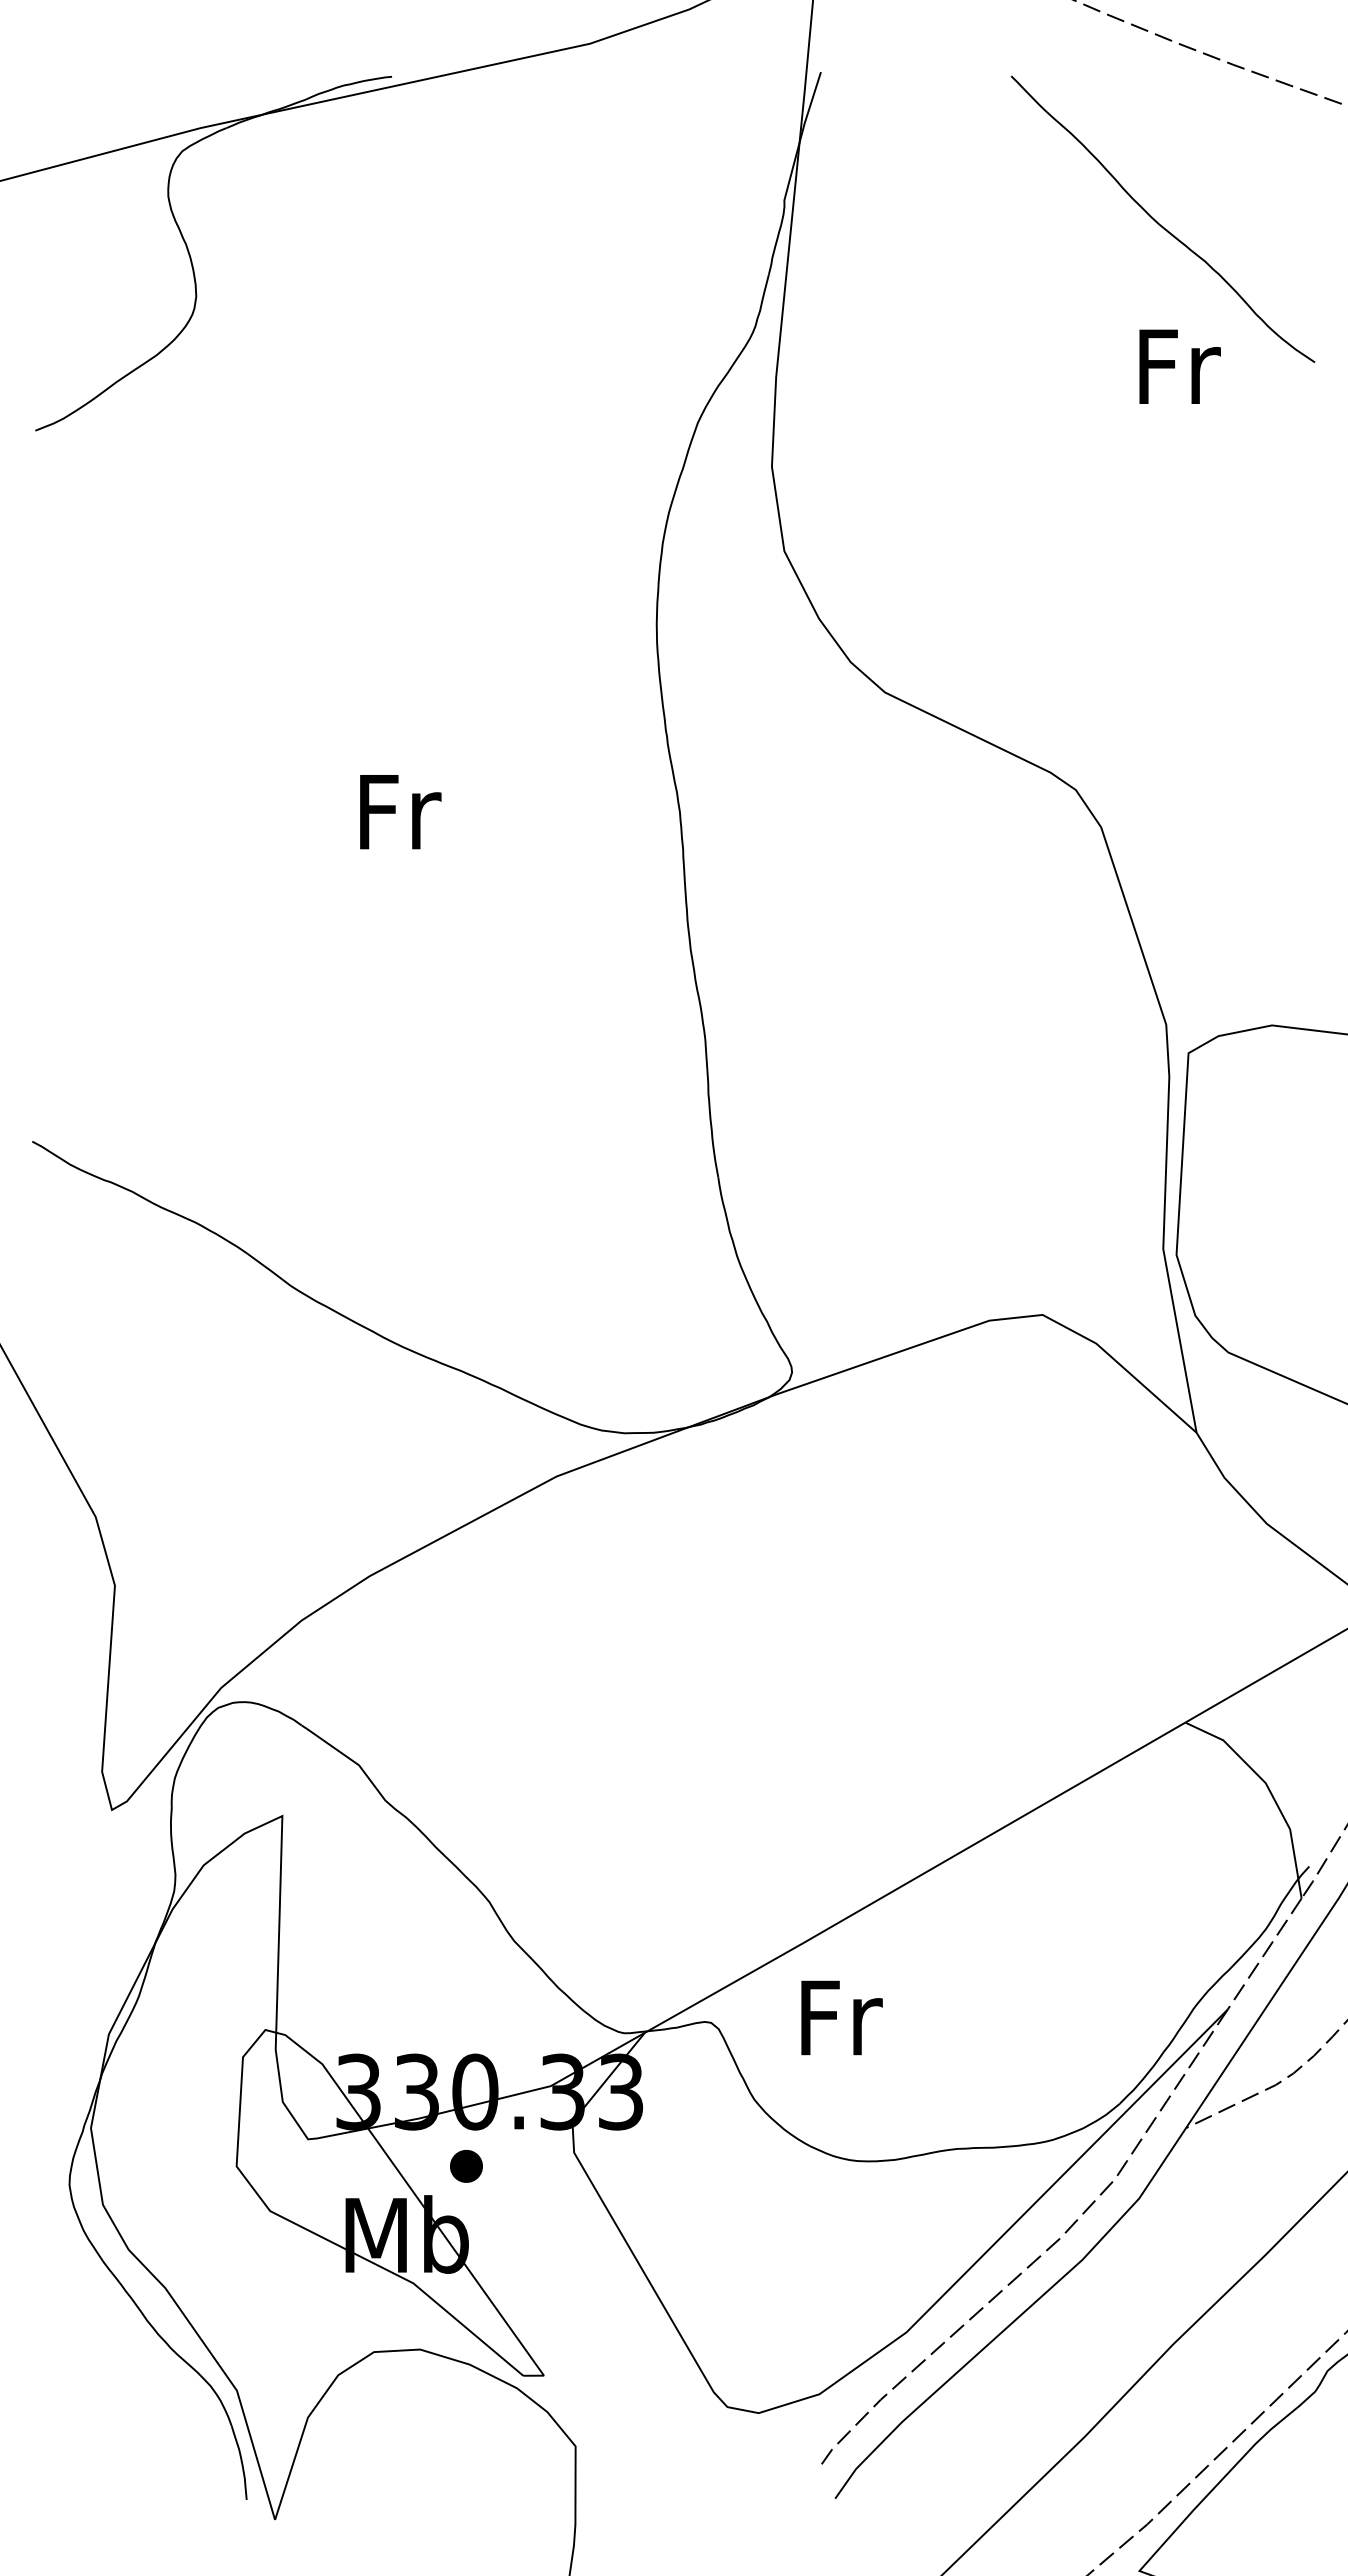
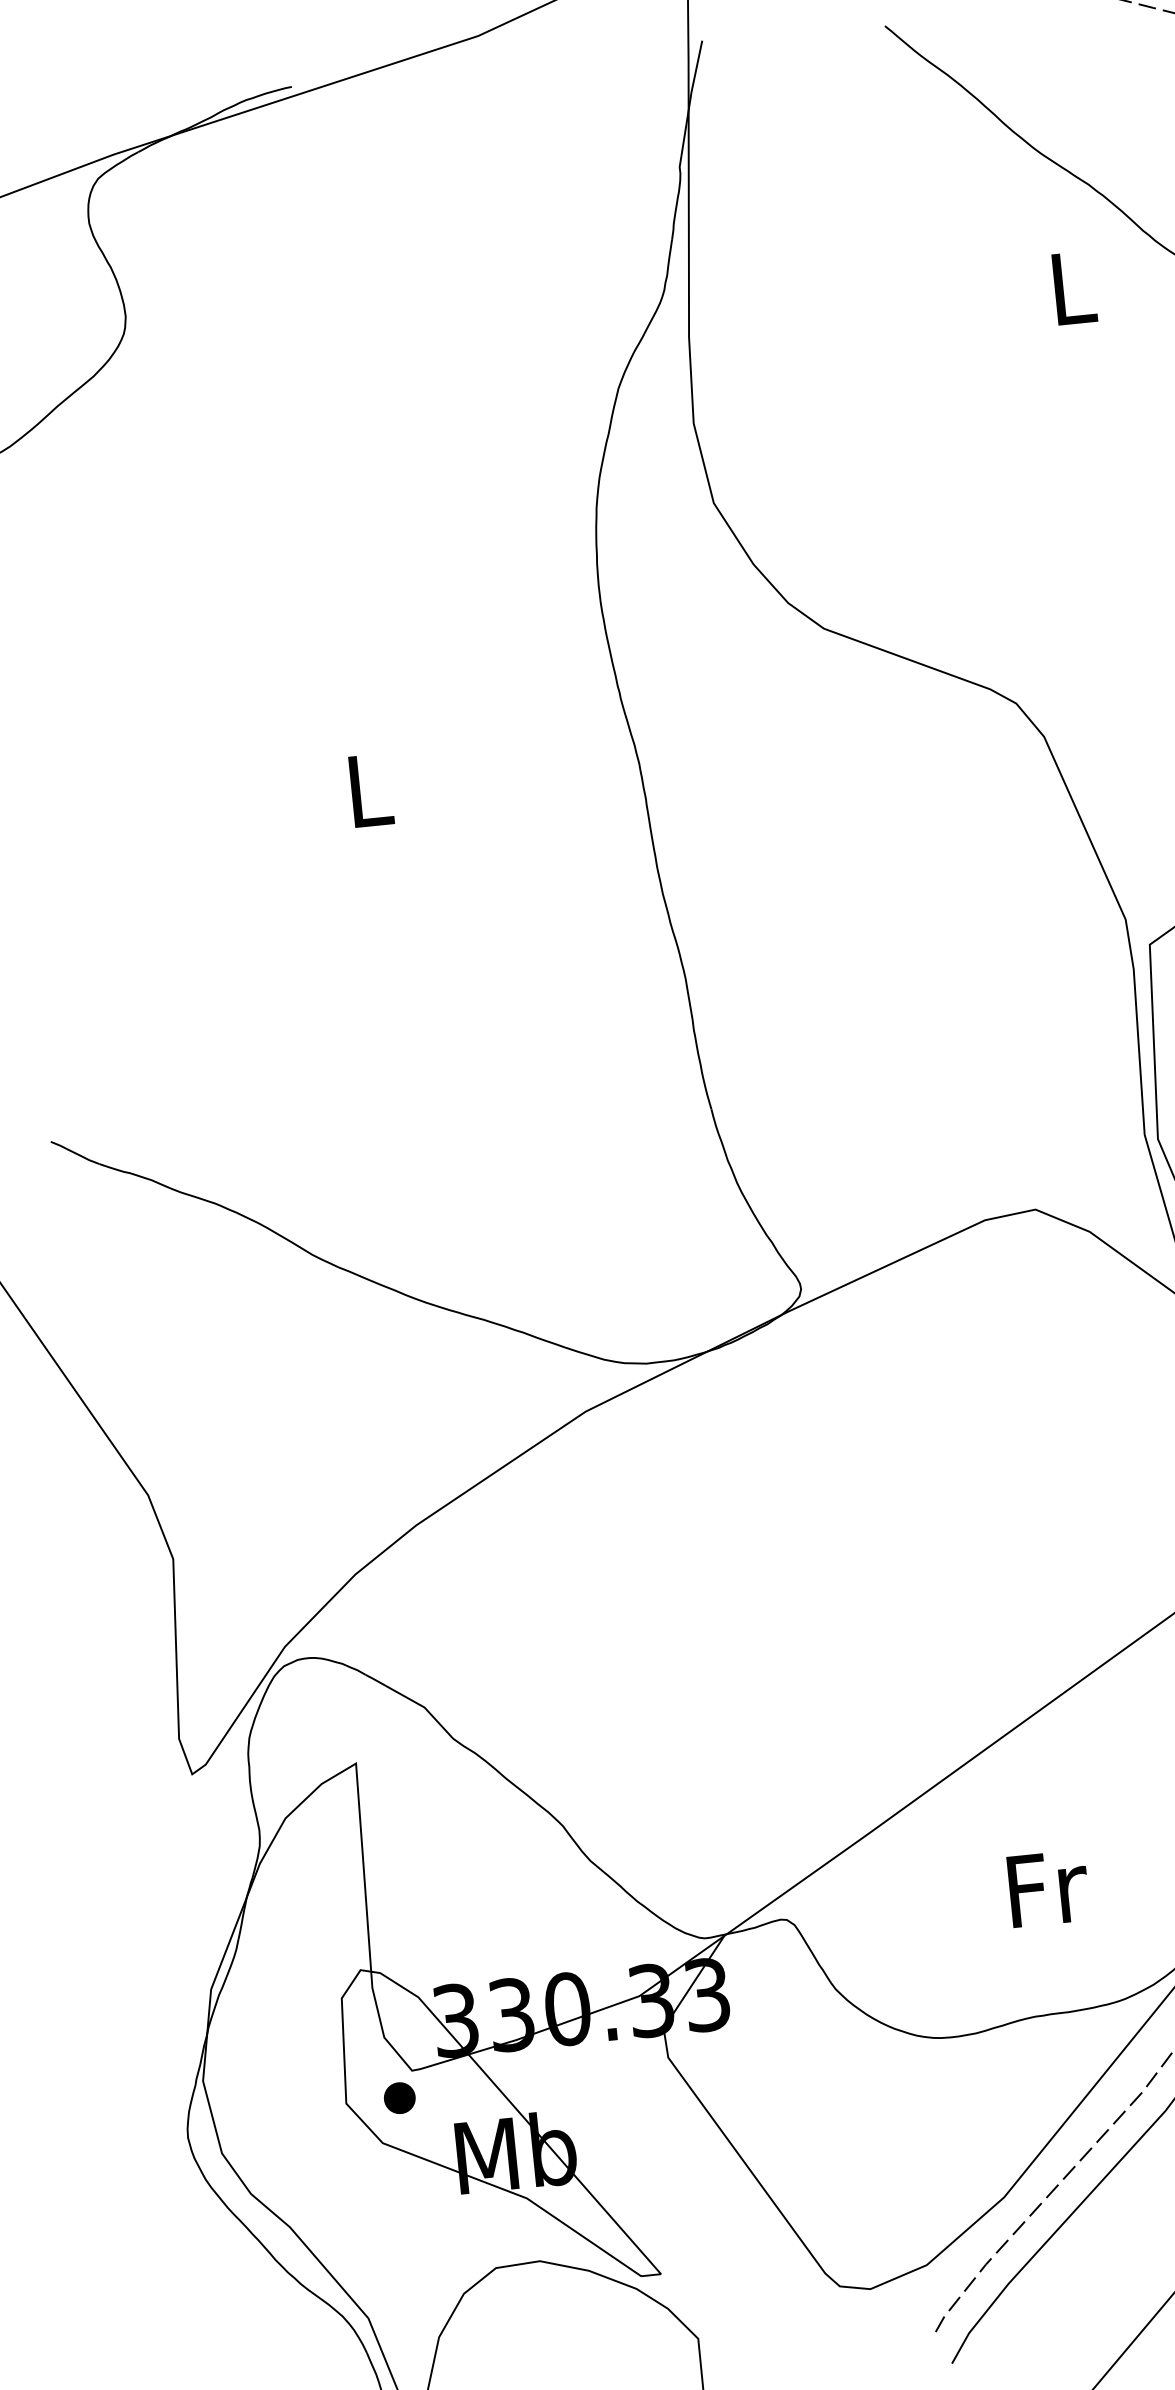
text: (1179, 366) -> (1074, 287), Fr -> L
text: (400, 812) -> (371, 790), Fr -> L
text: (841, 2017) -> (1048, 1888), moved
part: (466, 2166) -> (399, 2098), moved

